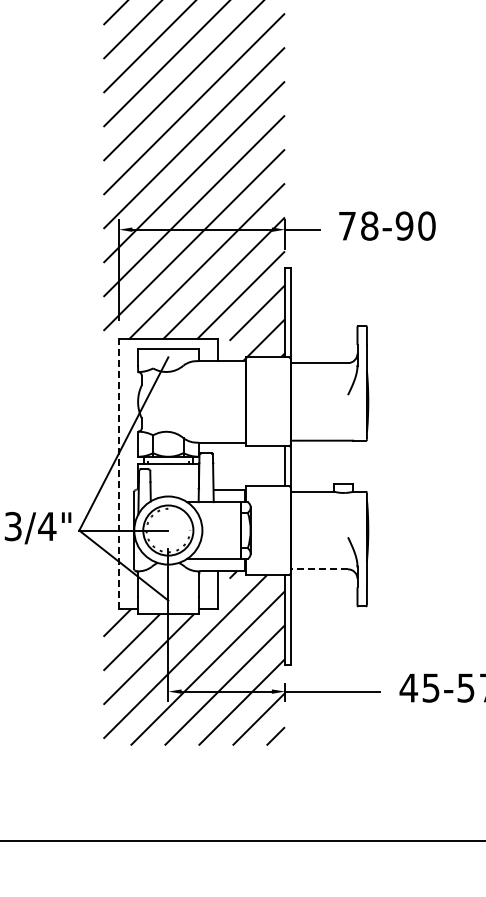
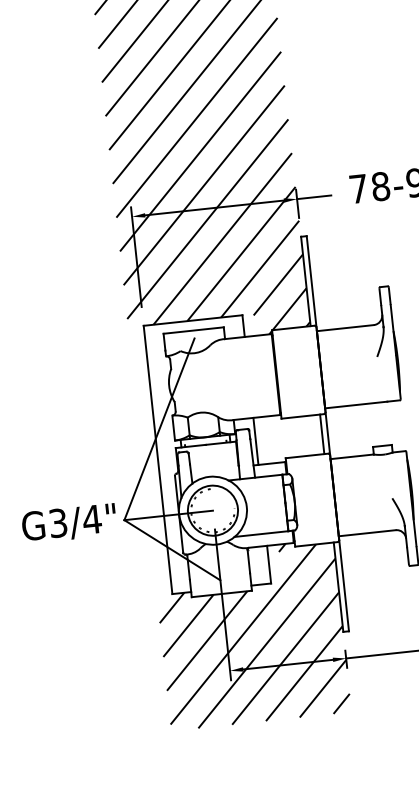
line: (218, 465) -> (255, 440), added
line: (119, 474) -> (158, 460), dashed -> solid
line: (319, 569) -> (367, 533), dashed -> solid

